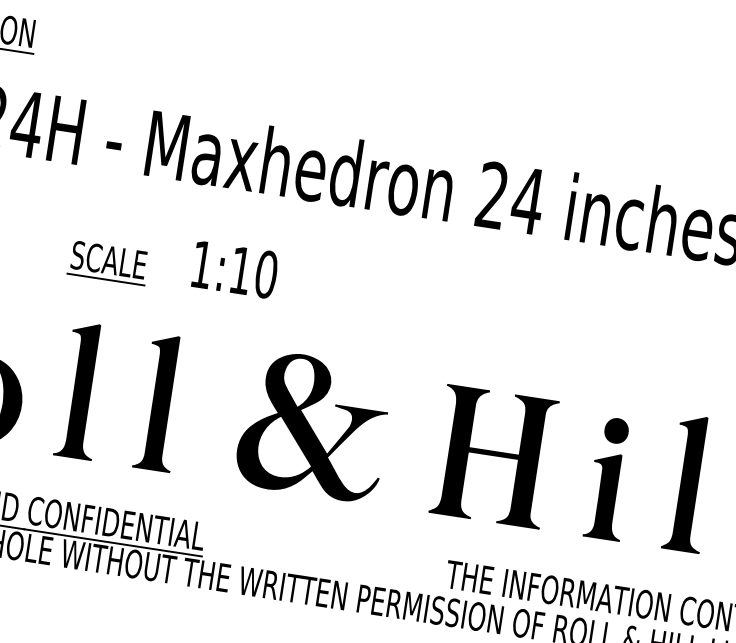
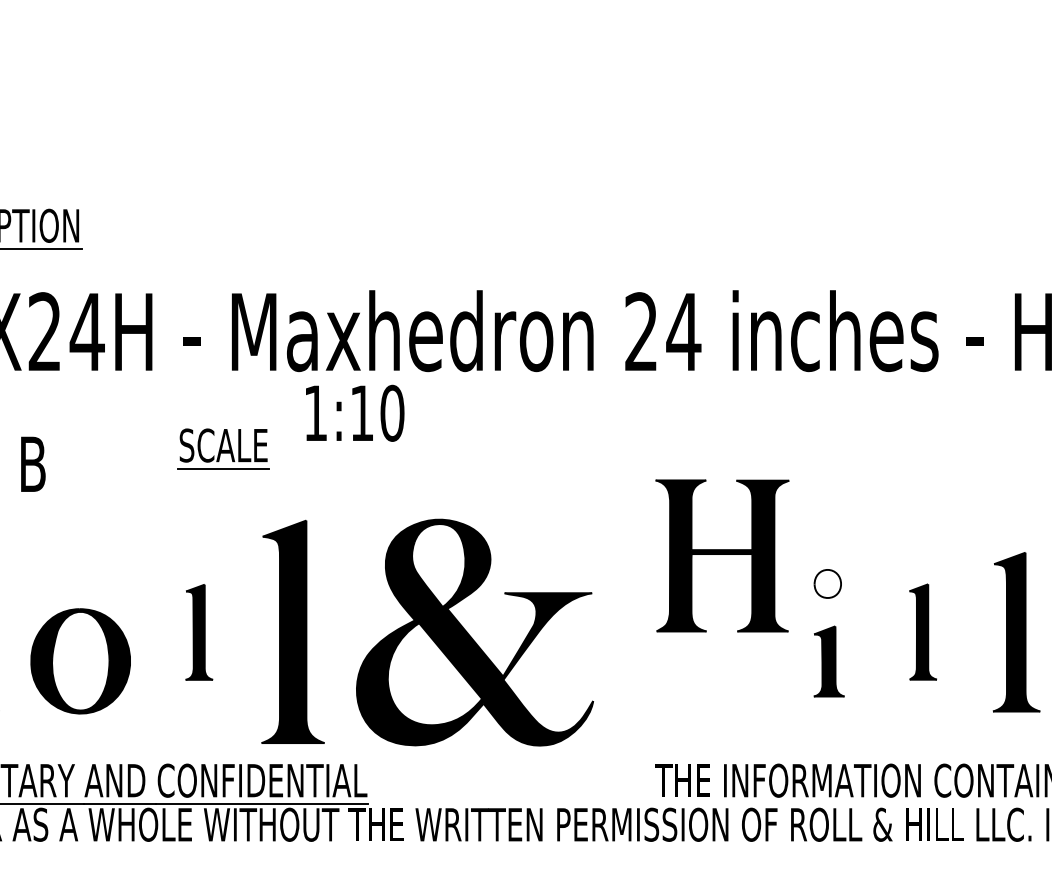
part: (108, 262) -> (223, 448), moved
text: (235, 269) -> (355, 412), moved
part: (82, 390) -> (199, 632), size x0.6
part: (160, 402) -> (292, 632), size x1.4
part: (313, 425) -> (474, 631), size x1.4
fill: (616, 430) -> (827, 583), removed
part: (493, 456) -> (722, 555), moved
part: (690, 483) -> (923, 631), size x0.6
part: (608, 496) -> (829, 661), size x0.7

